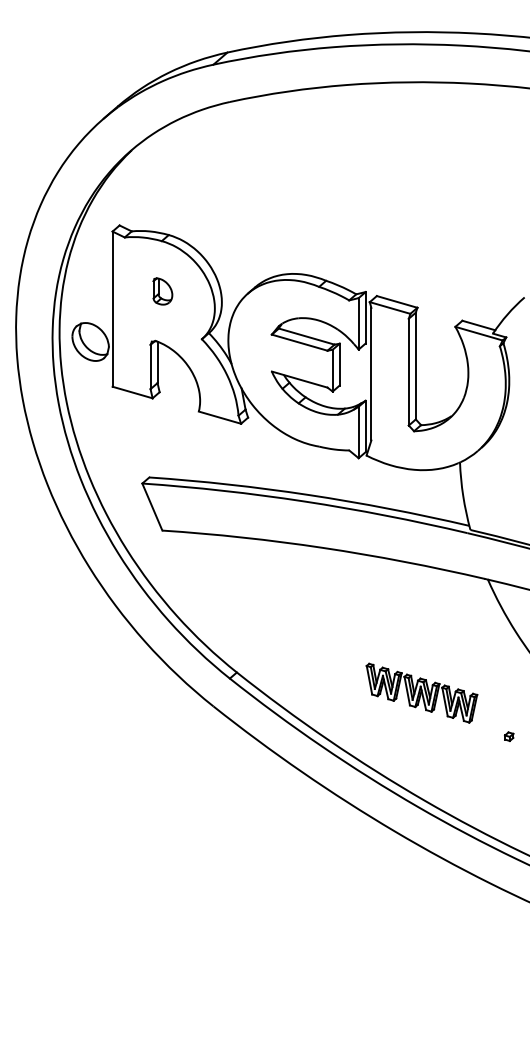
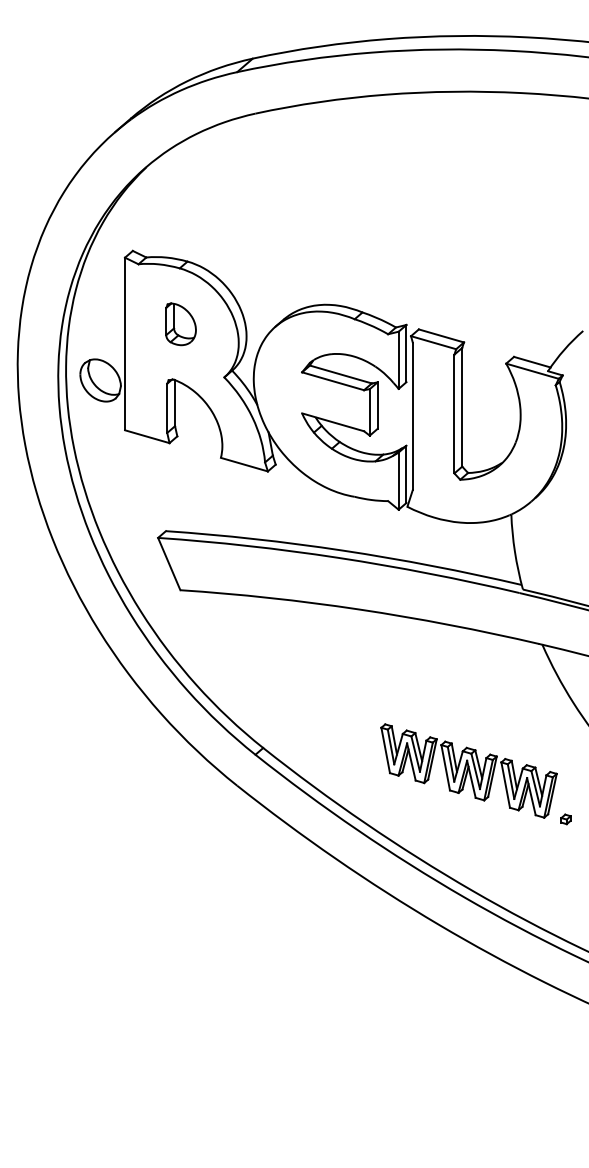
part: (162, 291) -> (180, 324), size x1.43
part: (421, 692) -> (468, 770), size x1.43

